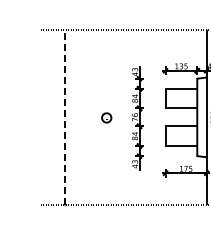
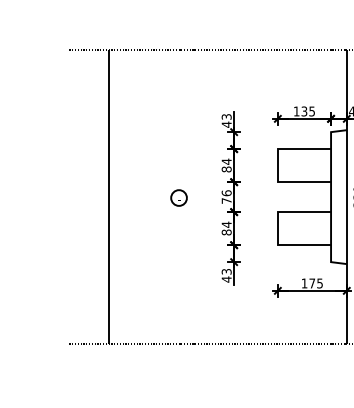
line: (64, 117) -> (108, 197), dashed -> solid

